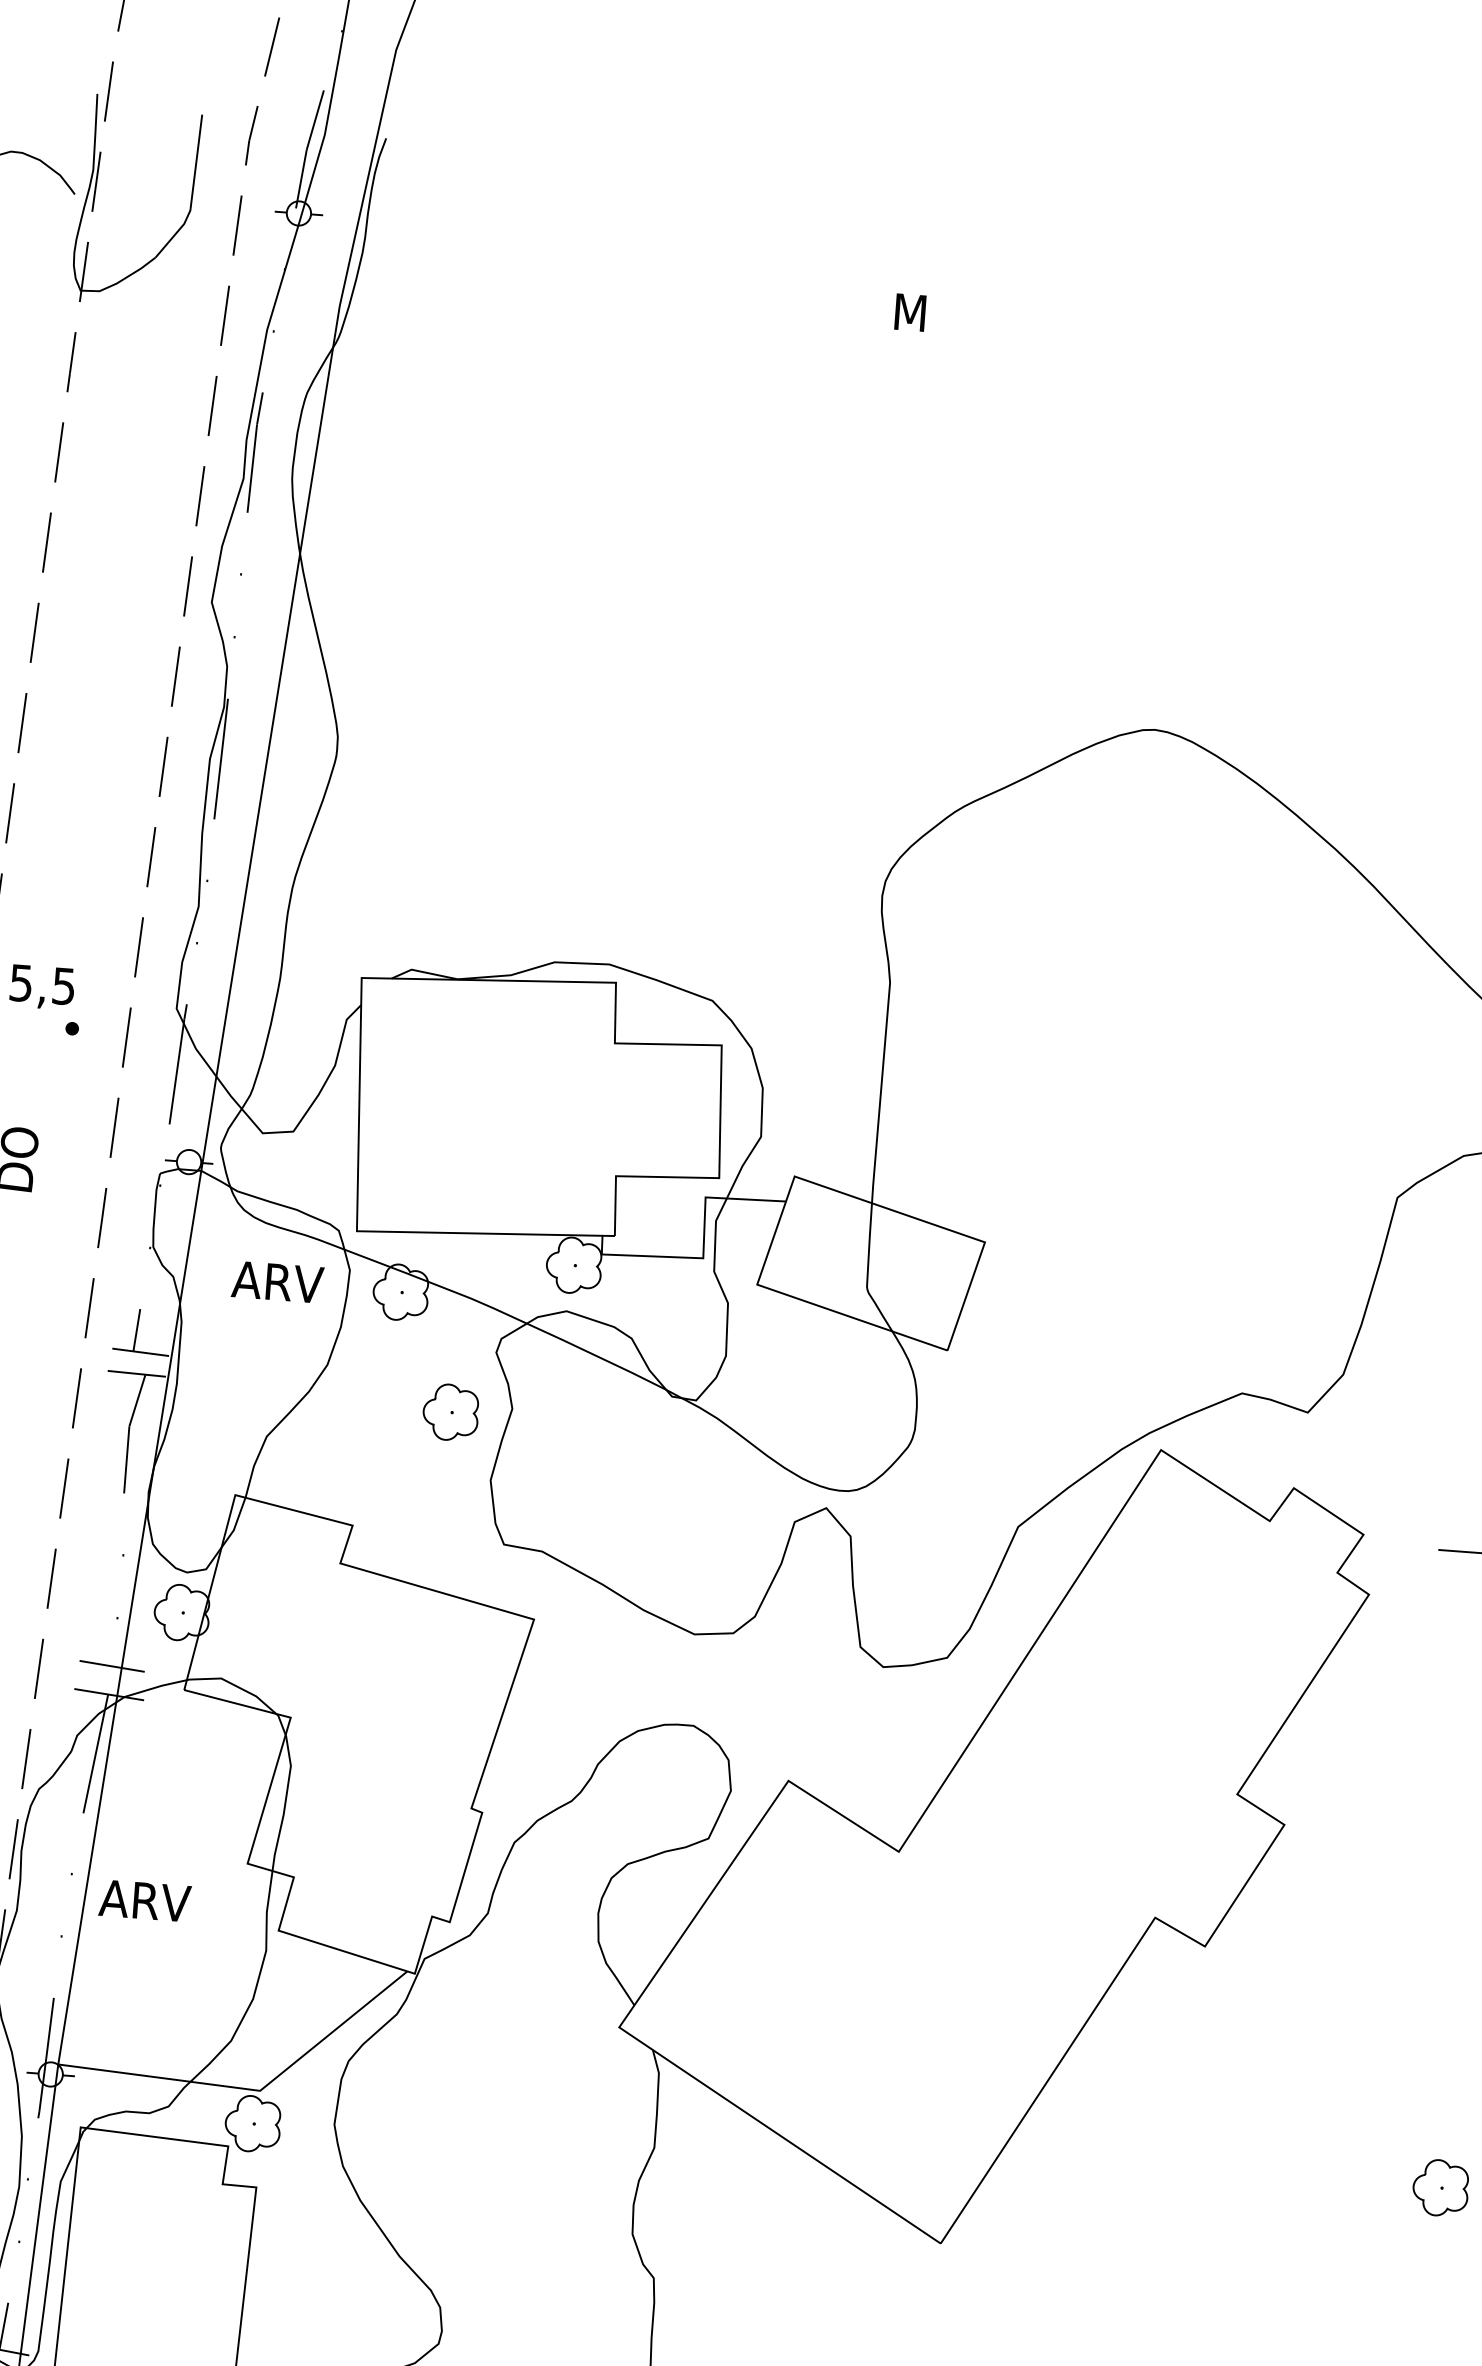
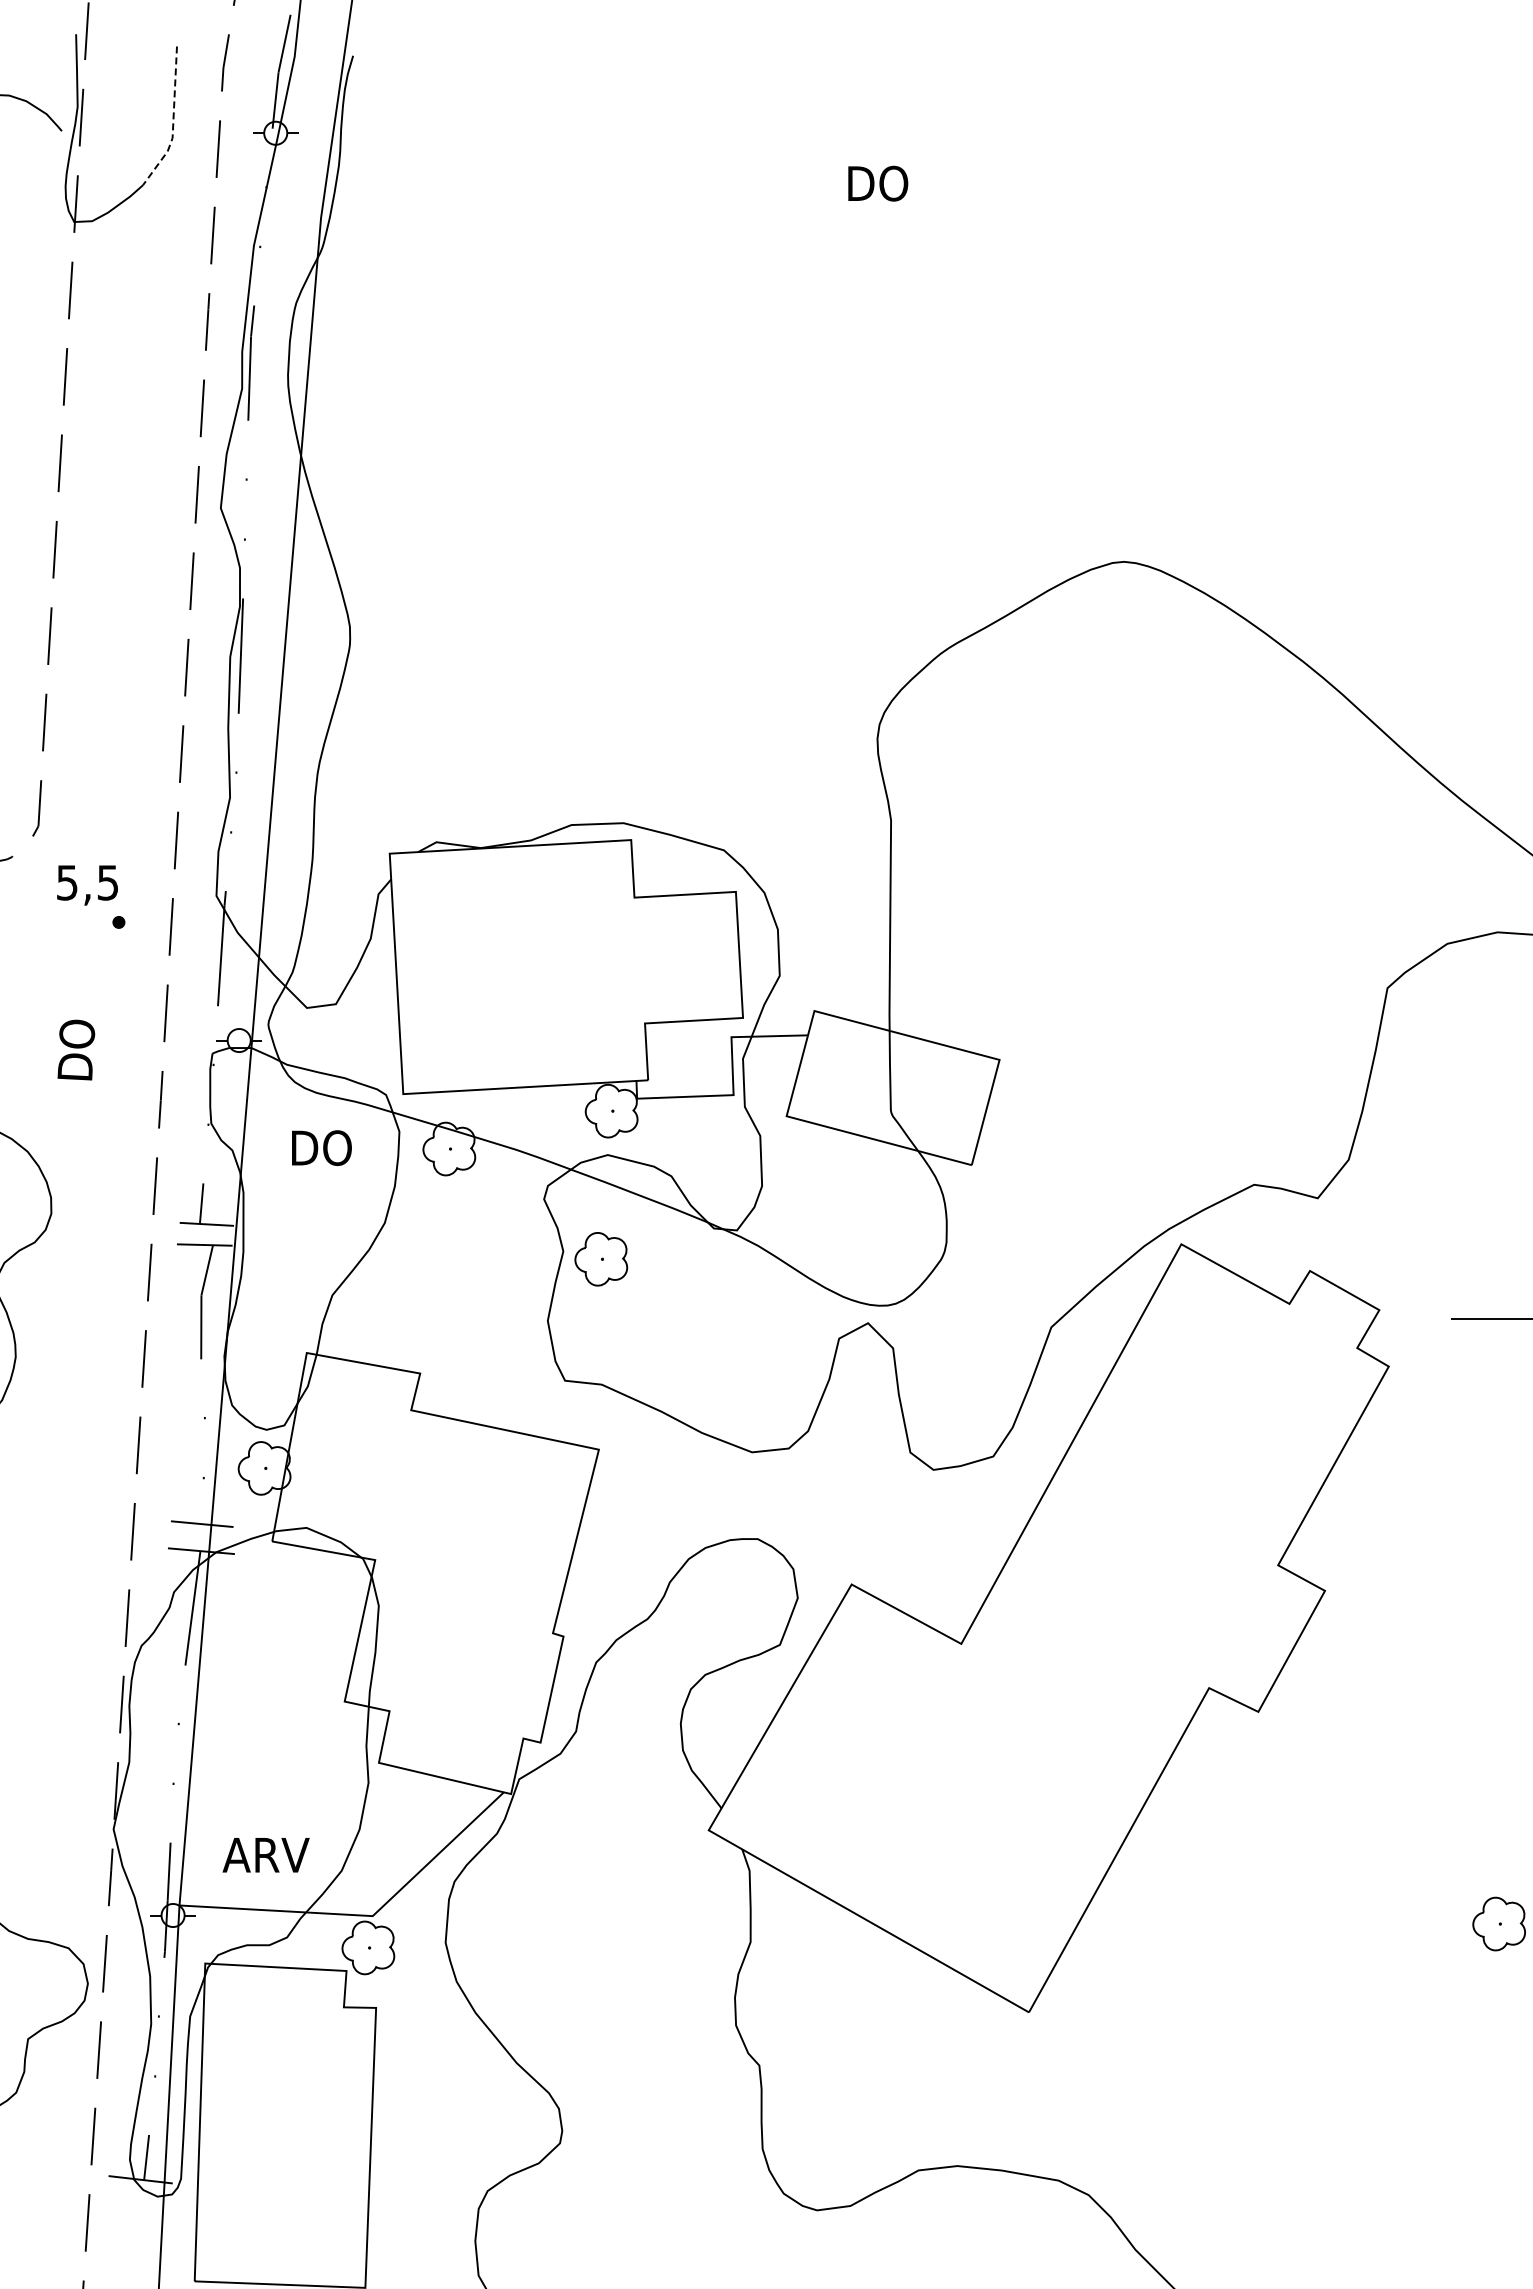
line: (192, 194) -> (173, 122), solid -> dashed
text: (929, 313) -> (880, 183), M -> DO
text: (277, 1282) -> (331, 1148), ARV -> DO
part: (451, 1412) -> (601, 1259), moved
text: (144, 1901) -> (265, 1855), moved

